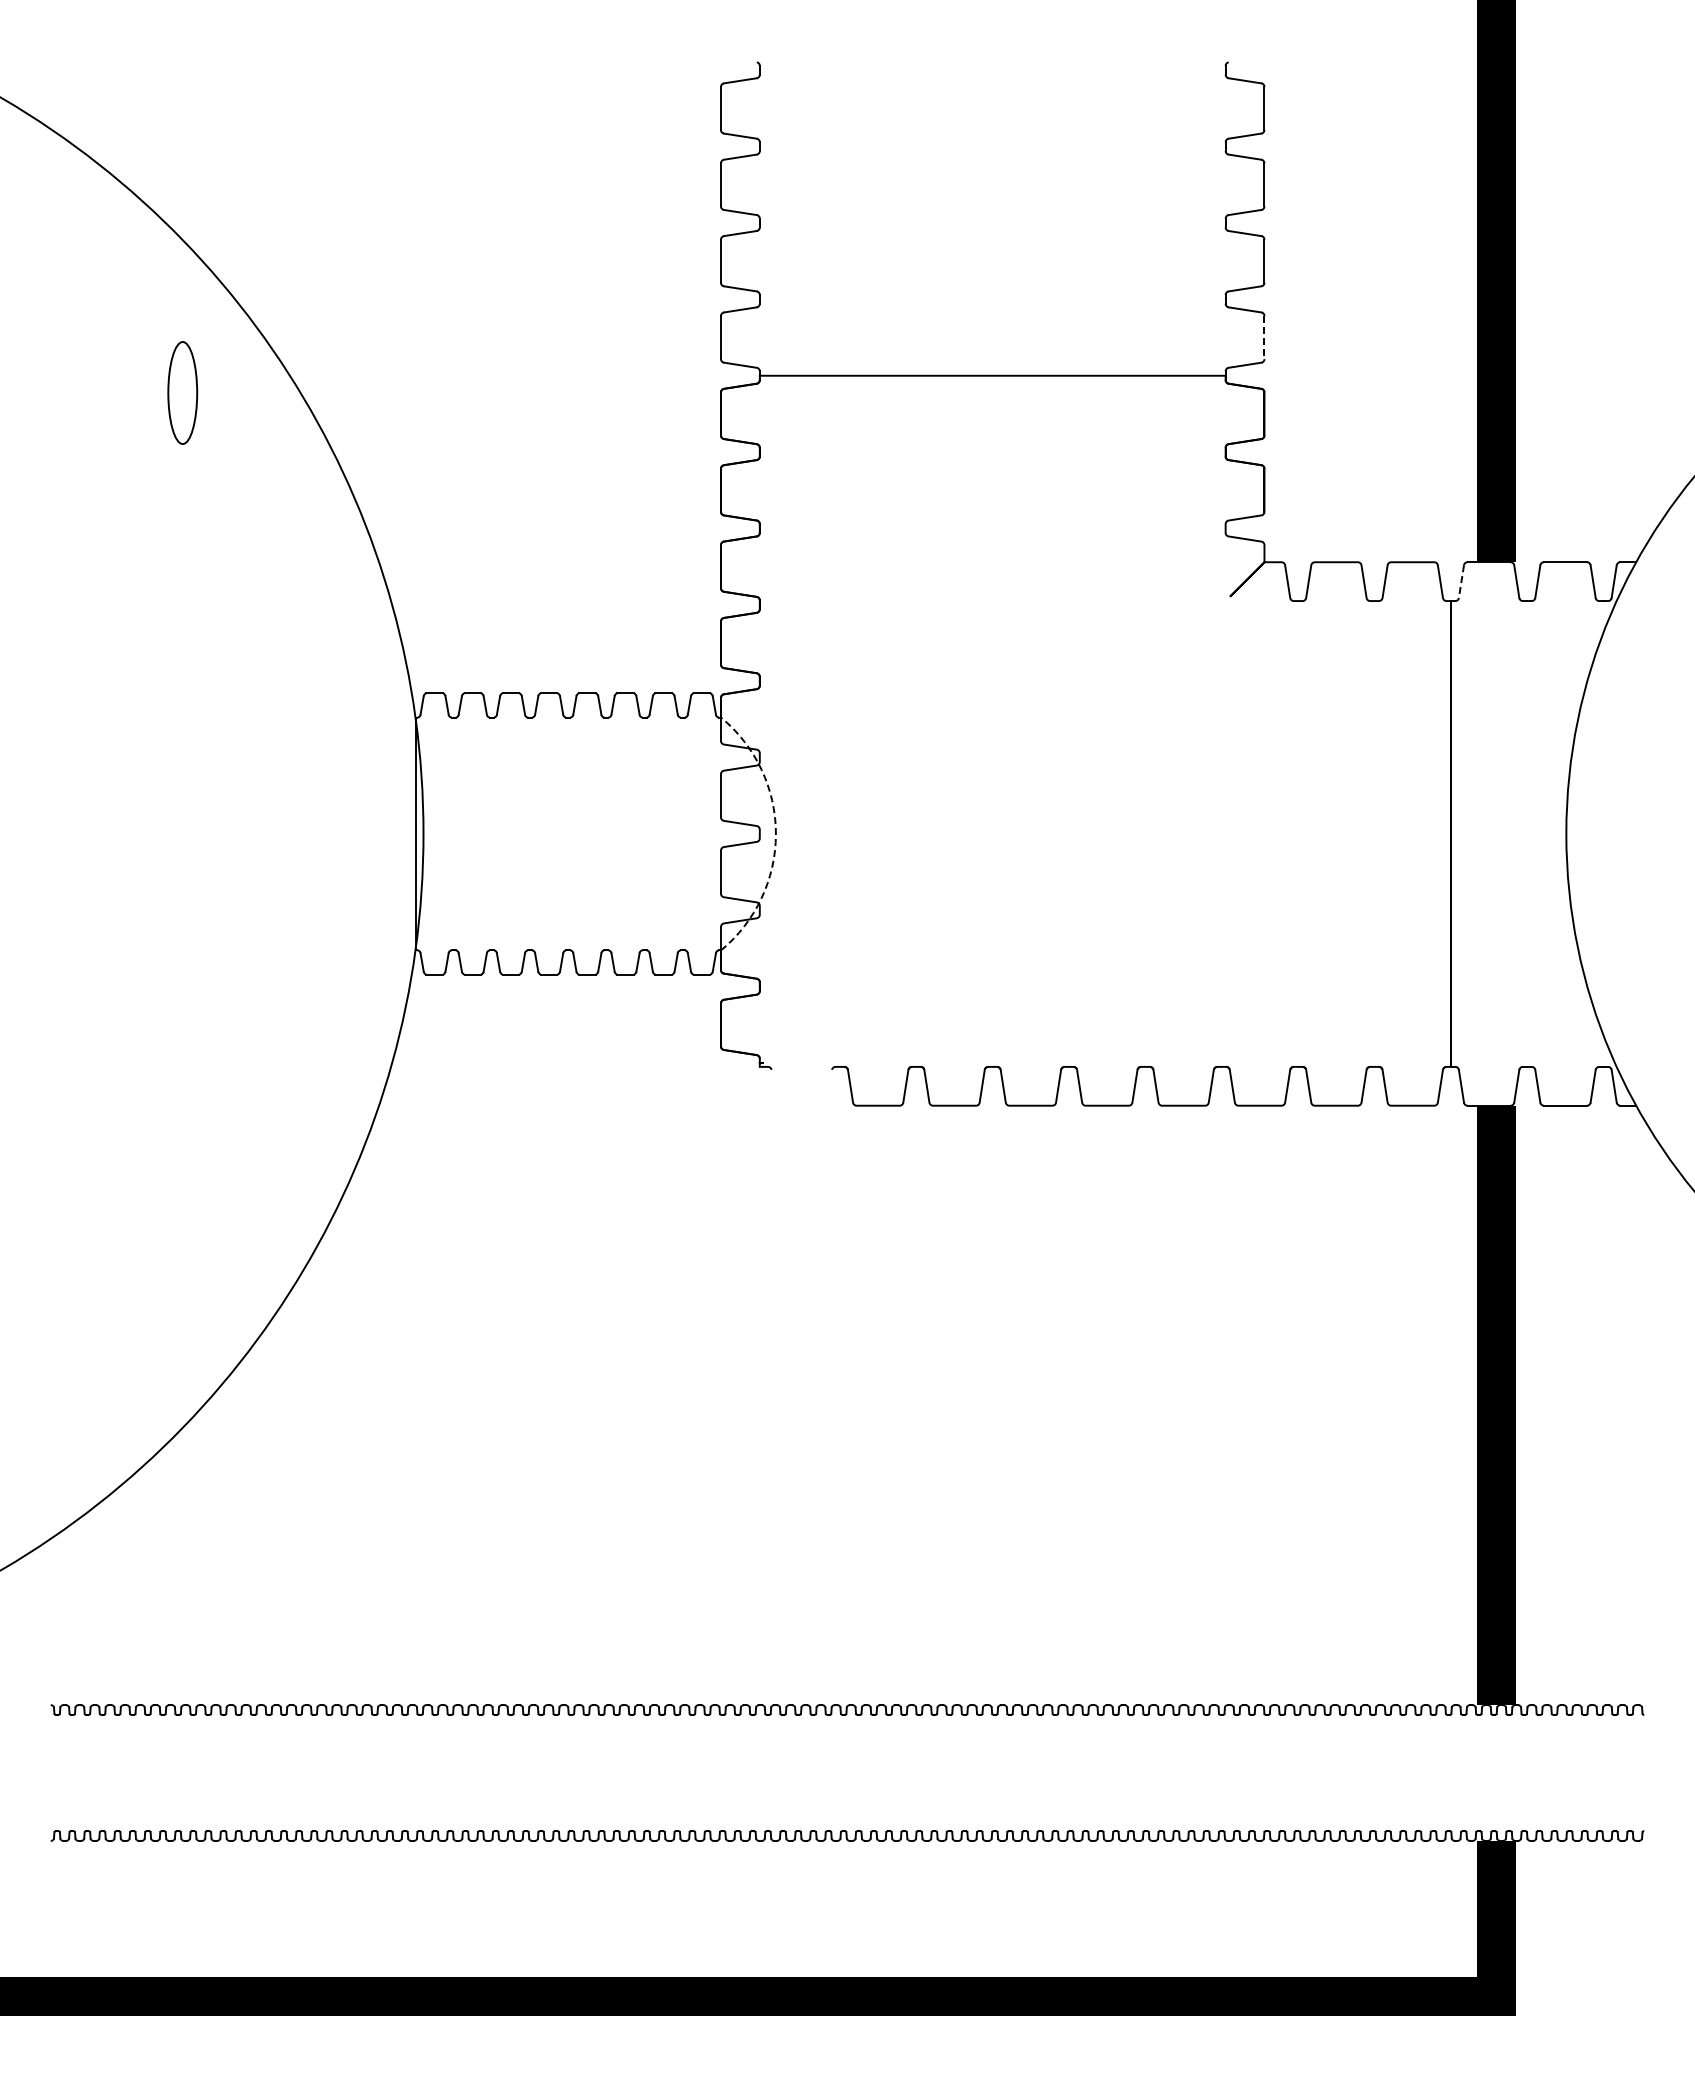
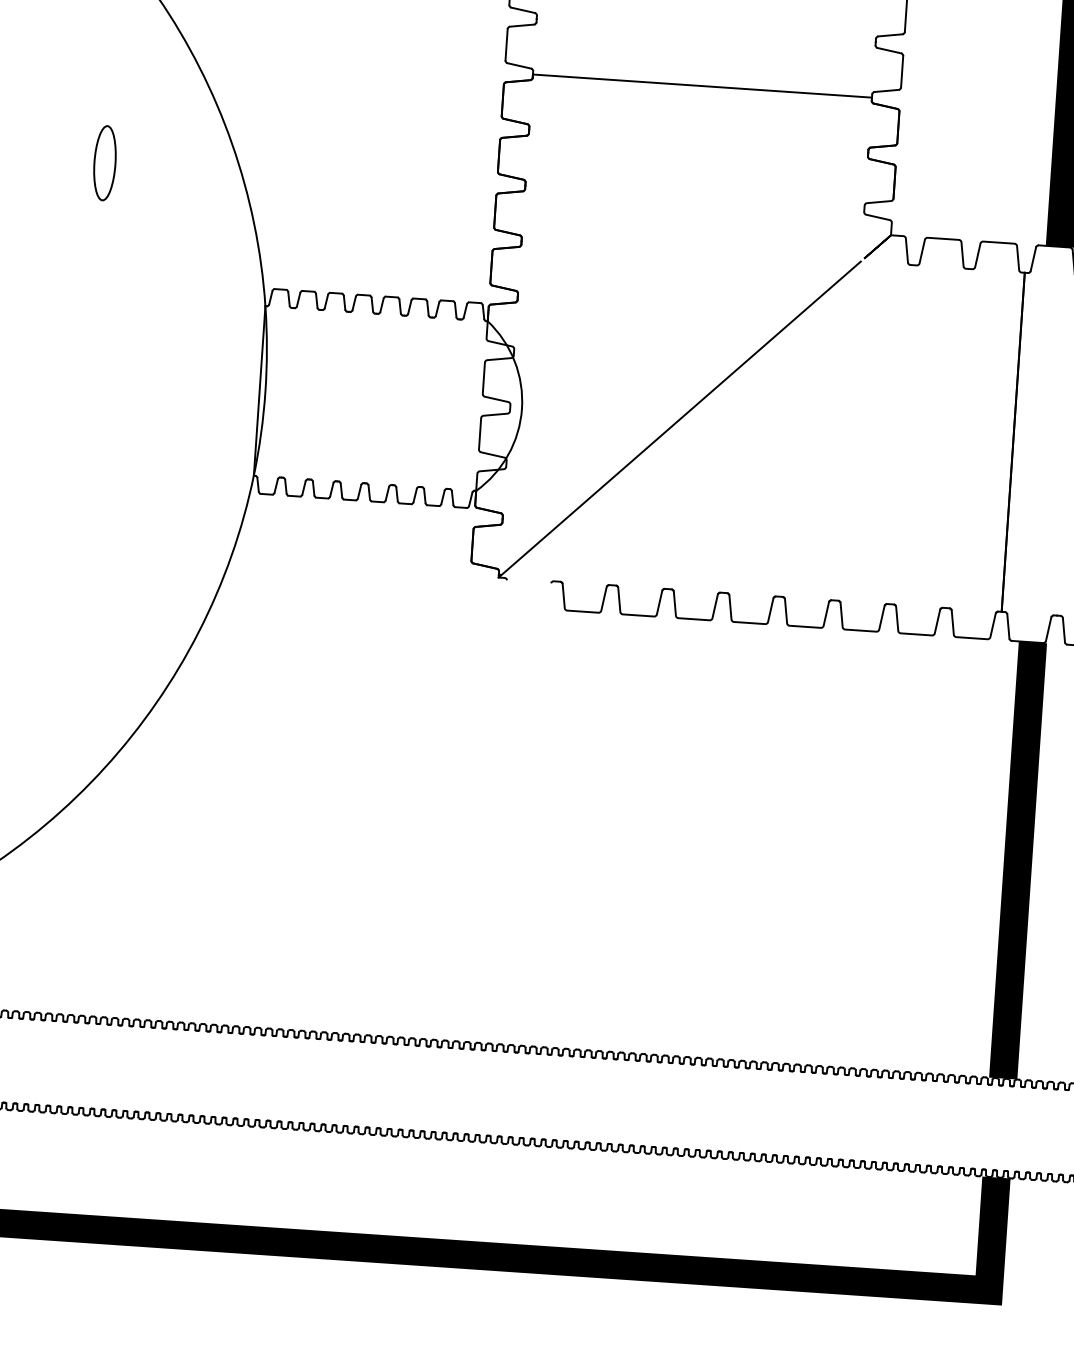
line: (1264, 337) -> (902, 71), dashed -> solid
part: (182, 392) -> (104, 162), moved
line: (1461, 581) -> (1033, 259), dashed -> solid
arc: (775, 833) -> (521, 408), dashed -> solid
line: (992, 833) -> (679, 419), added

